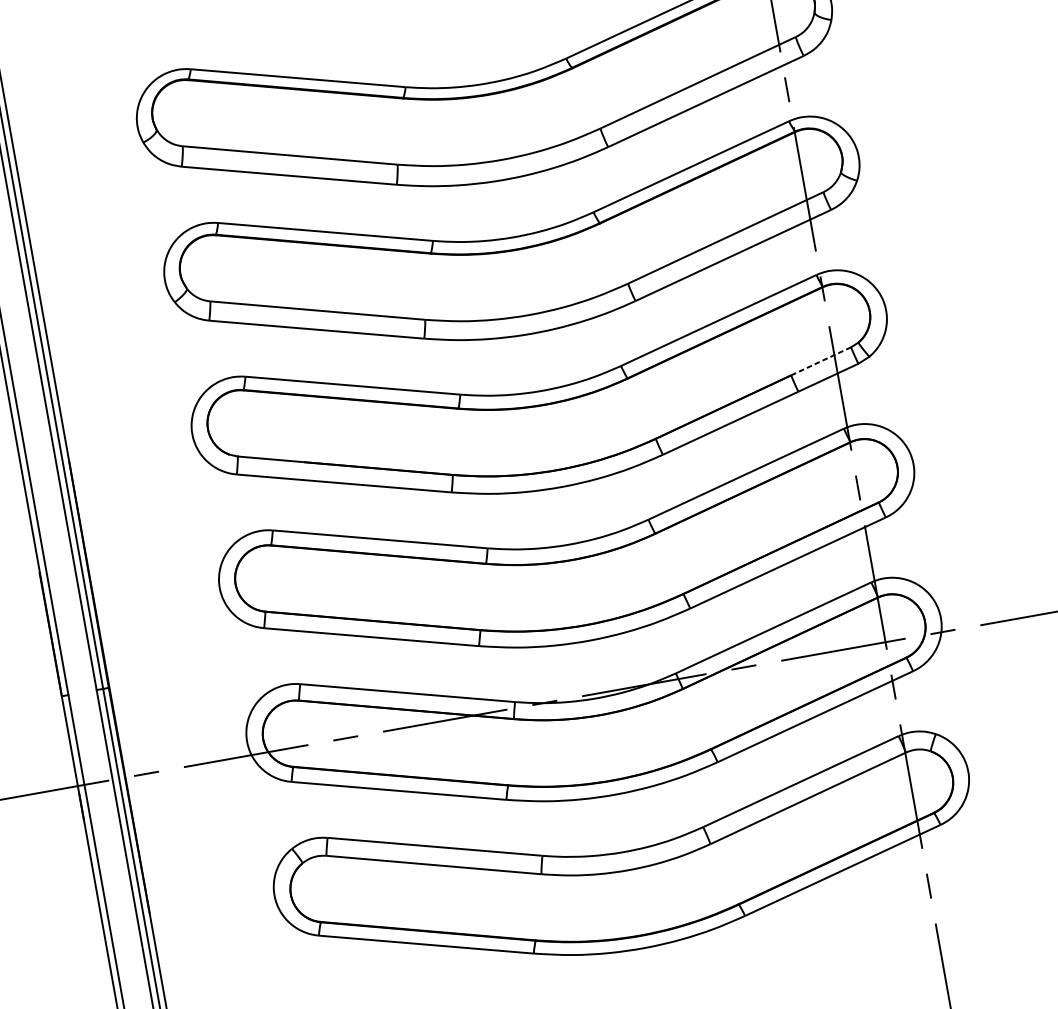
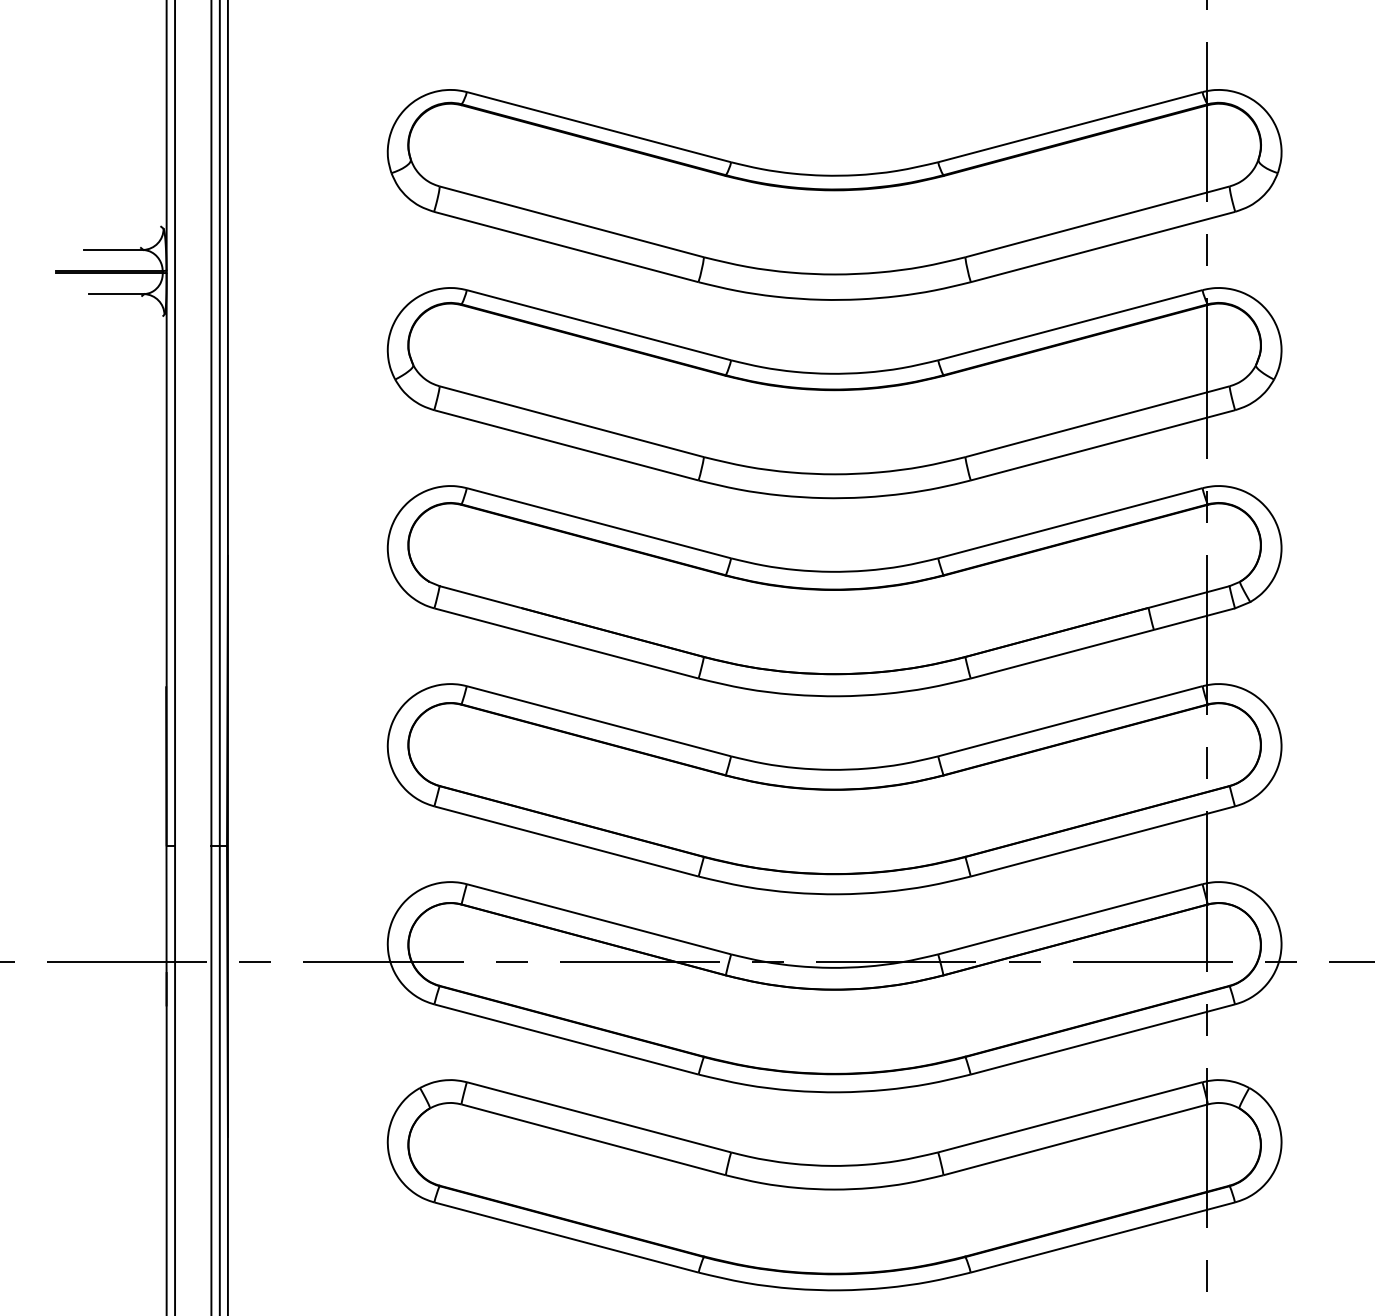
line: (821, 361) -> (1189, 597), dashed -> solid

